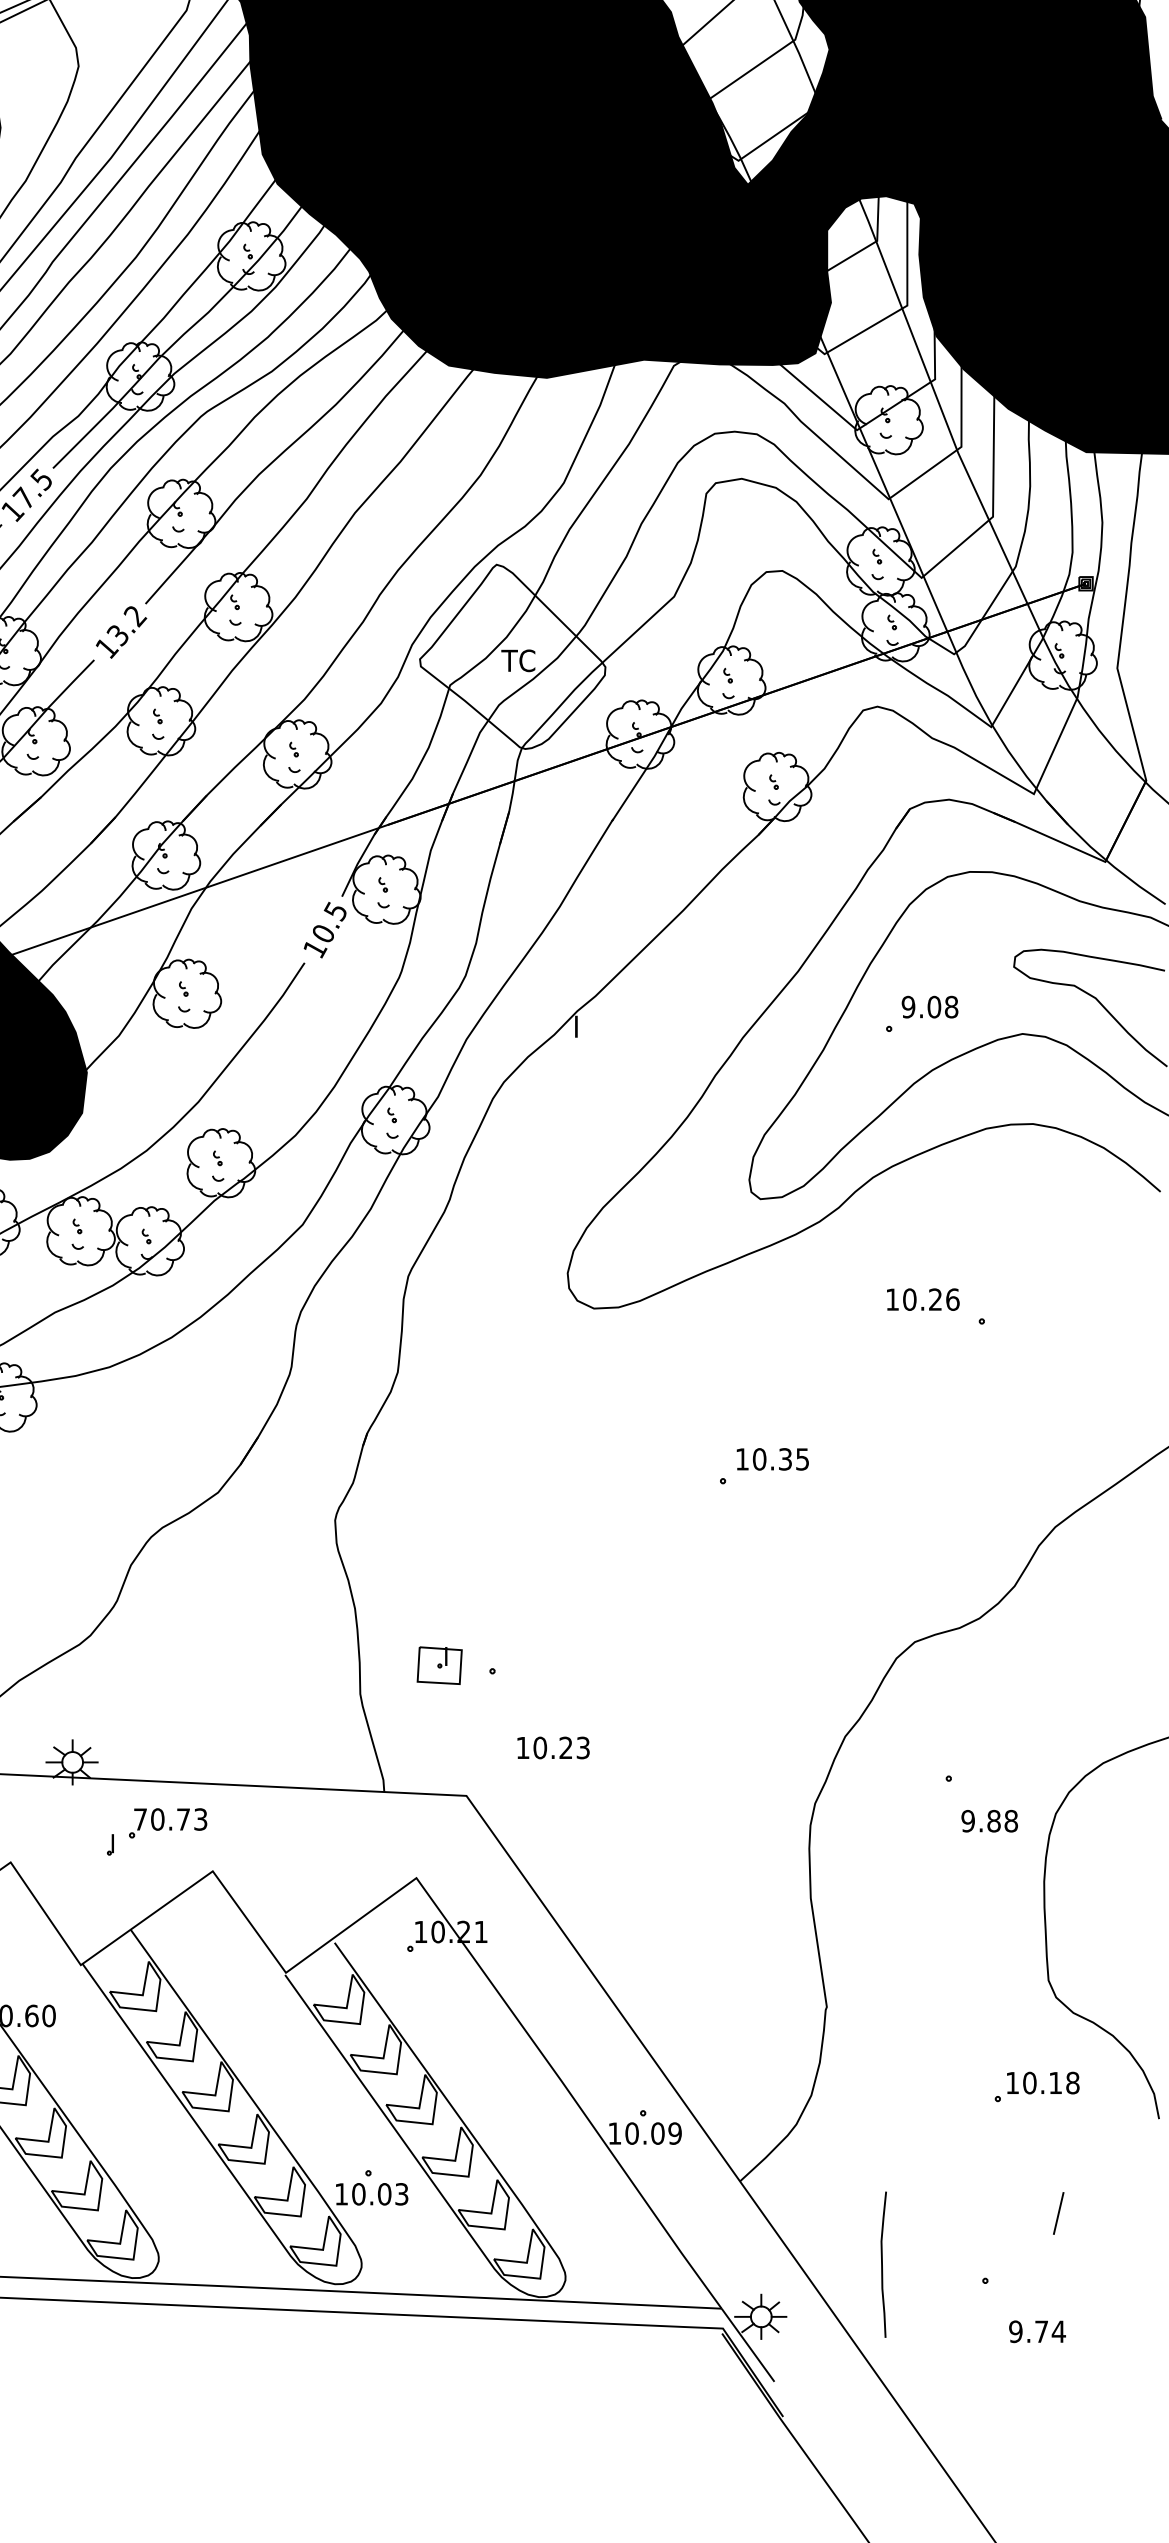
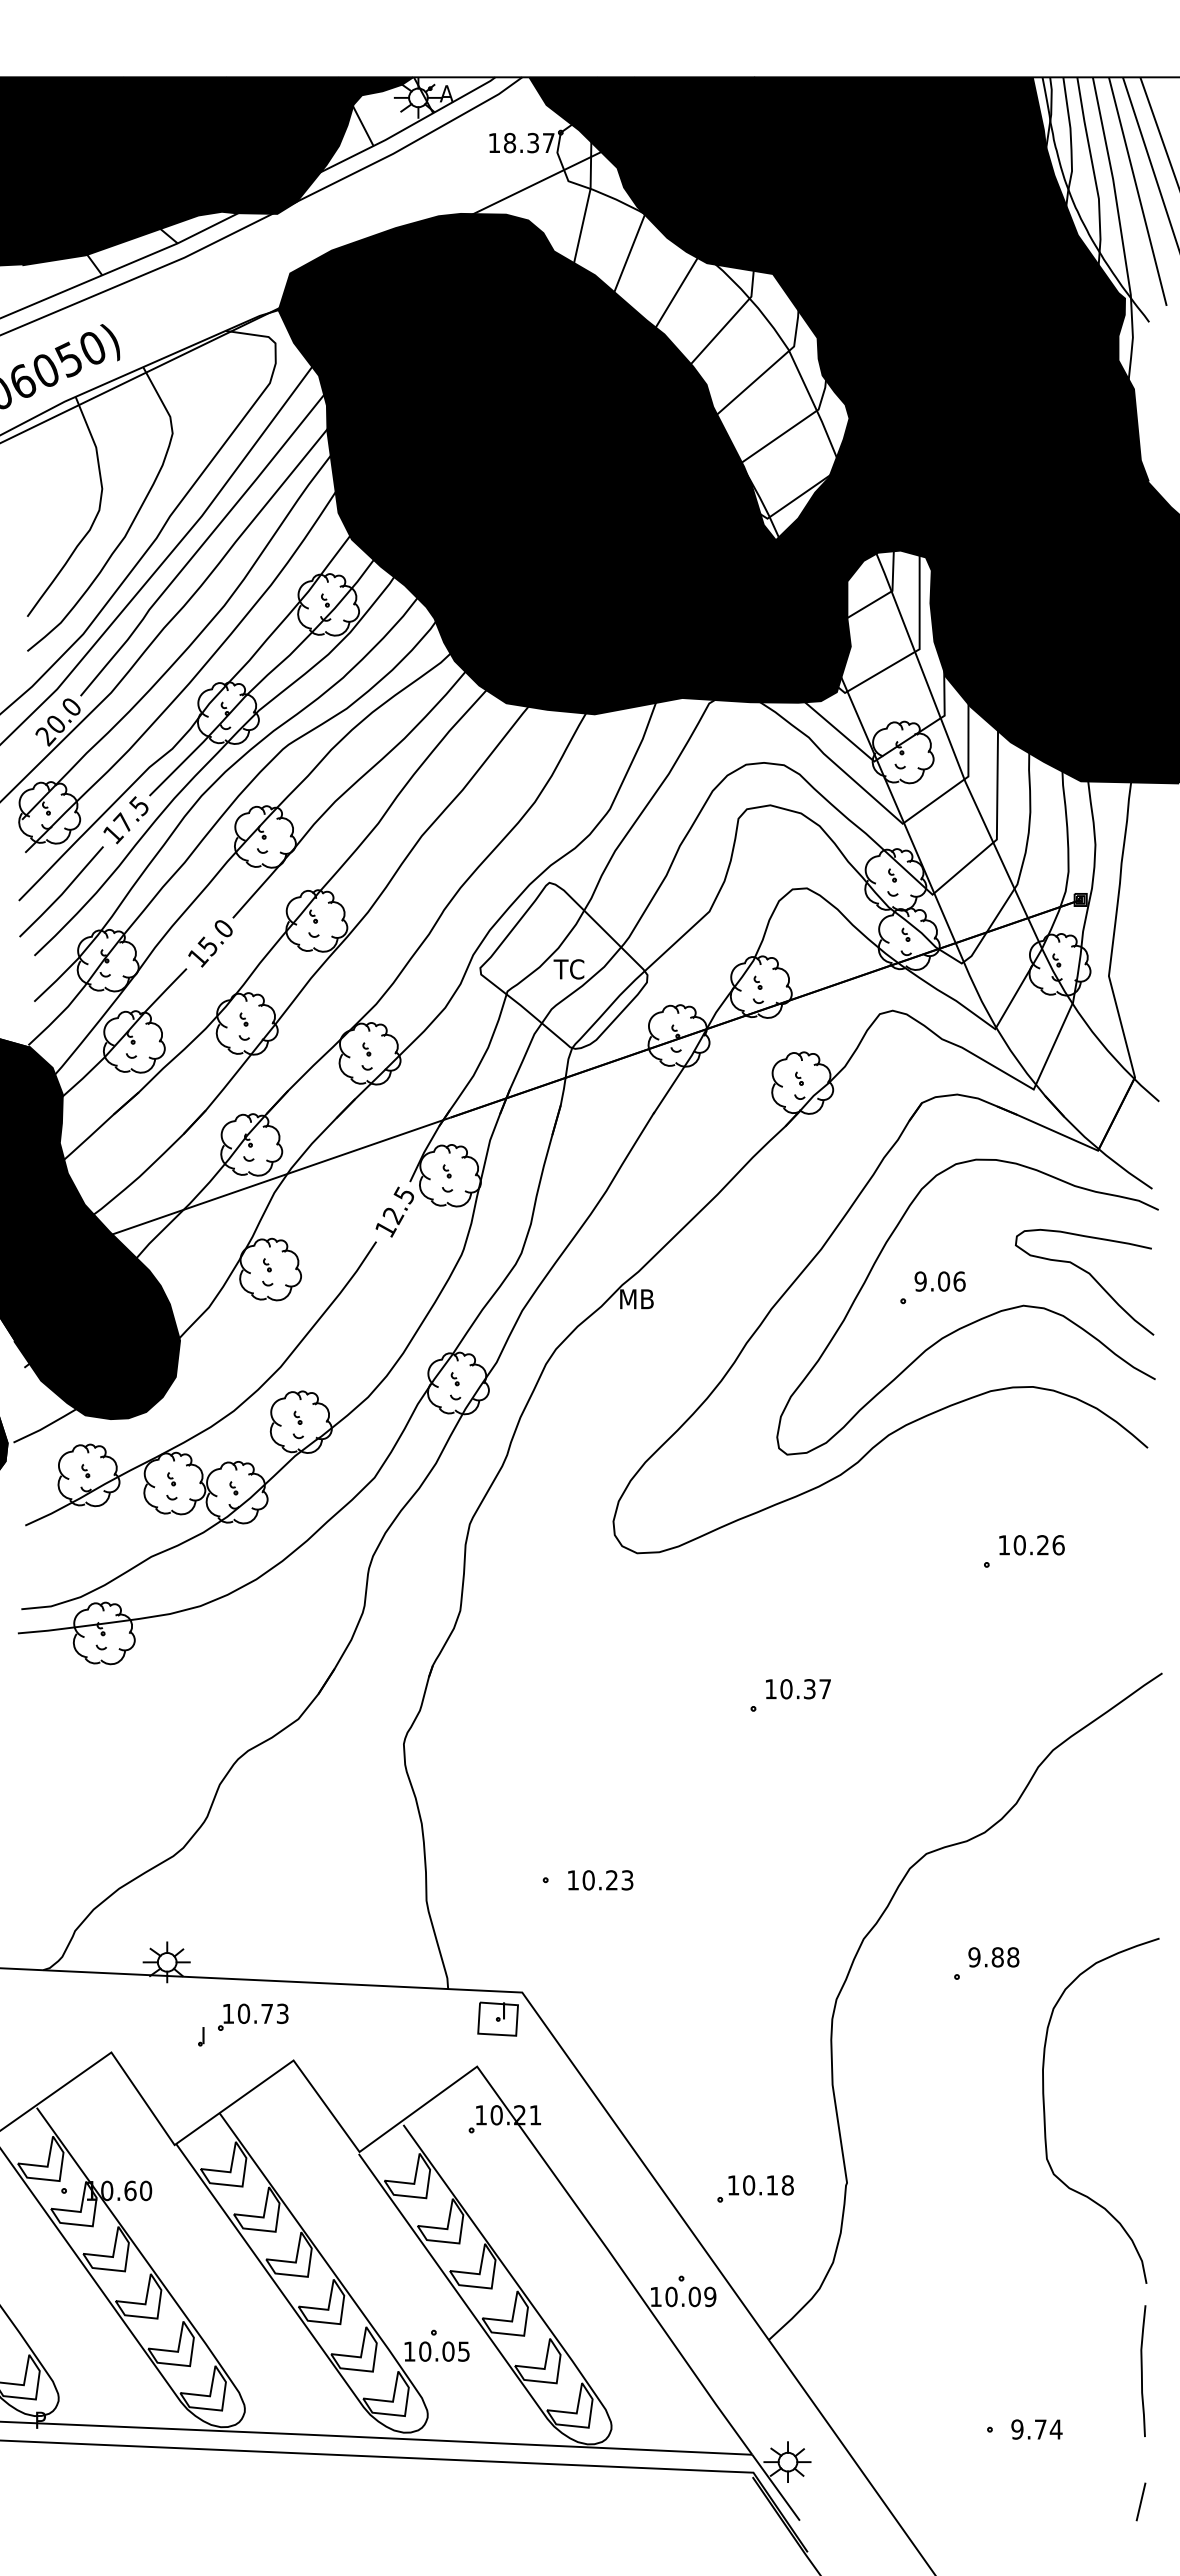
text: (126, 623) -> (215, 935), 13.2 -> 15.0
text: (323, 934) -> (393, 1216), 10.5 -> 12.5
text: (951, 1007) -> (959, 1281), 9.08 -> 9.06
text: (594, 1027) -> (637, 1299), I -> MB
text: (922, 1299) -> (1031, 1545), moved
text: (801, 1459) -> (824, 1689), 10.35 -> 10.37
part: (439, 1664) -> (497, 2018), moved
text: (553, 1748) -> (600, 1880), moved
text: (140, 1819) -> (228, 2013), 70.73 -> 10.73
text: (989, 1821) -> (993, 1957), moved
part: (1037, 2086) -> (755, 2188), moved
text: (401, 2194) -> (463, 2351), 10.03 -> 10.05
line: (1058, 2212) -> (1140, 2501), moved
curve: (882, 2264) -> (1142, 2370), moved
text: (1037, 2331) -> (1036, 2429), moved

